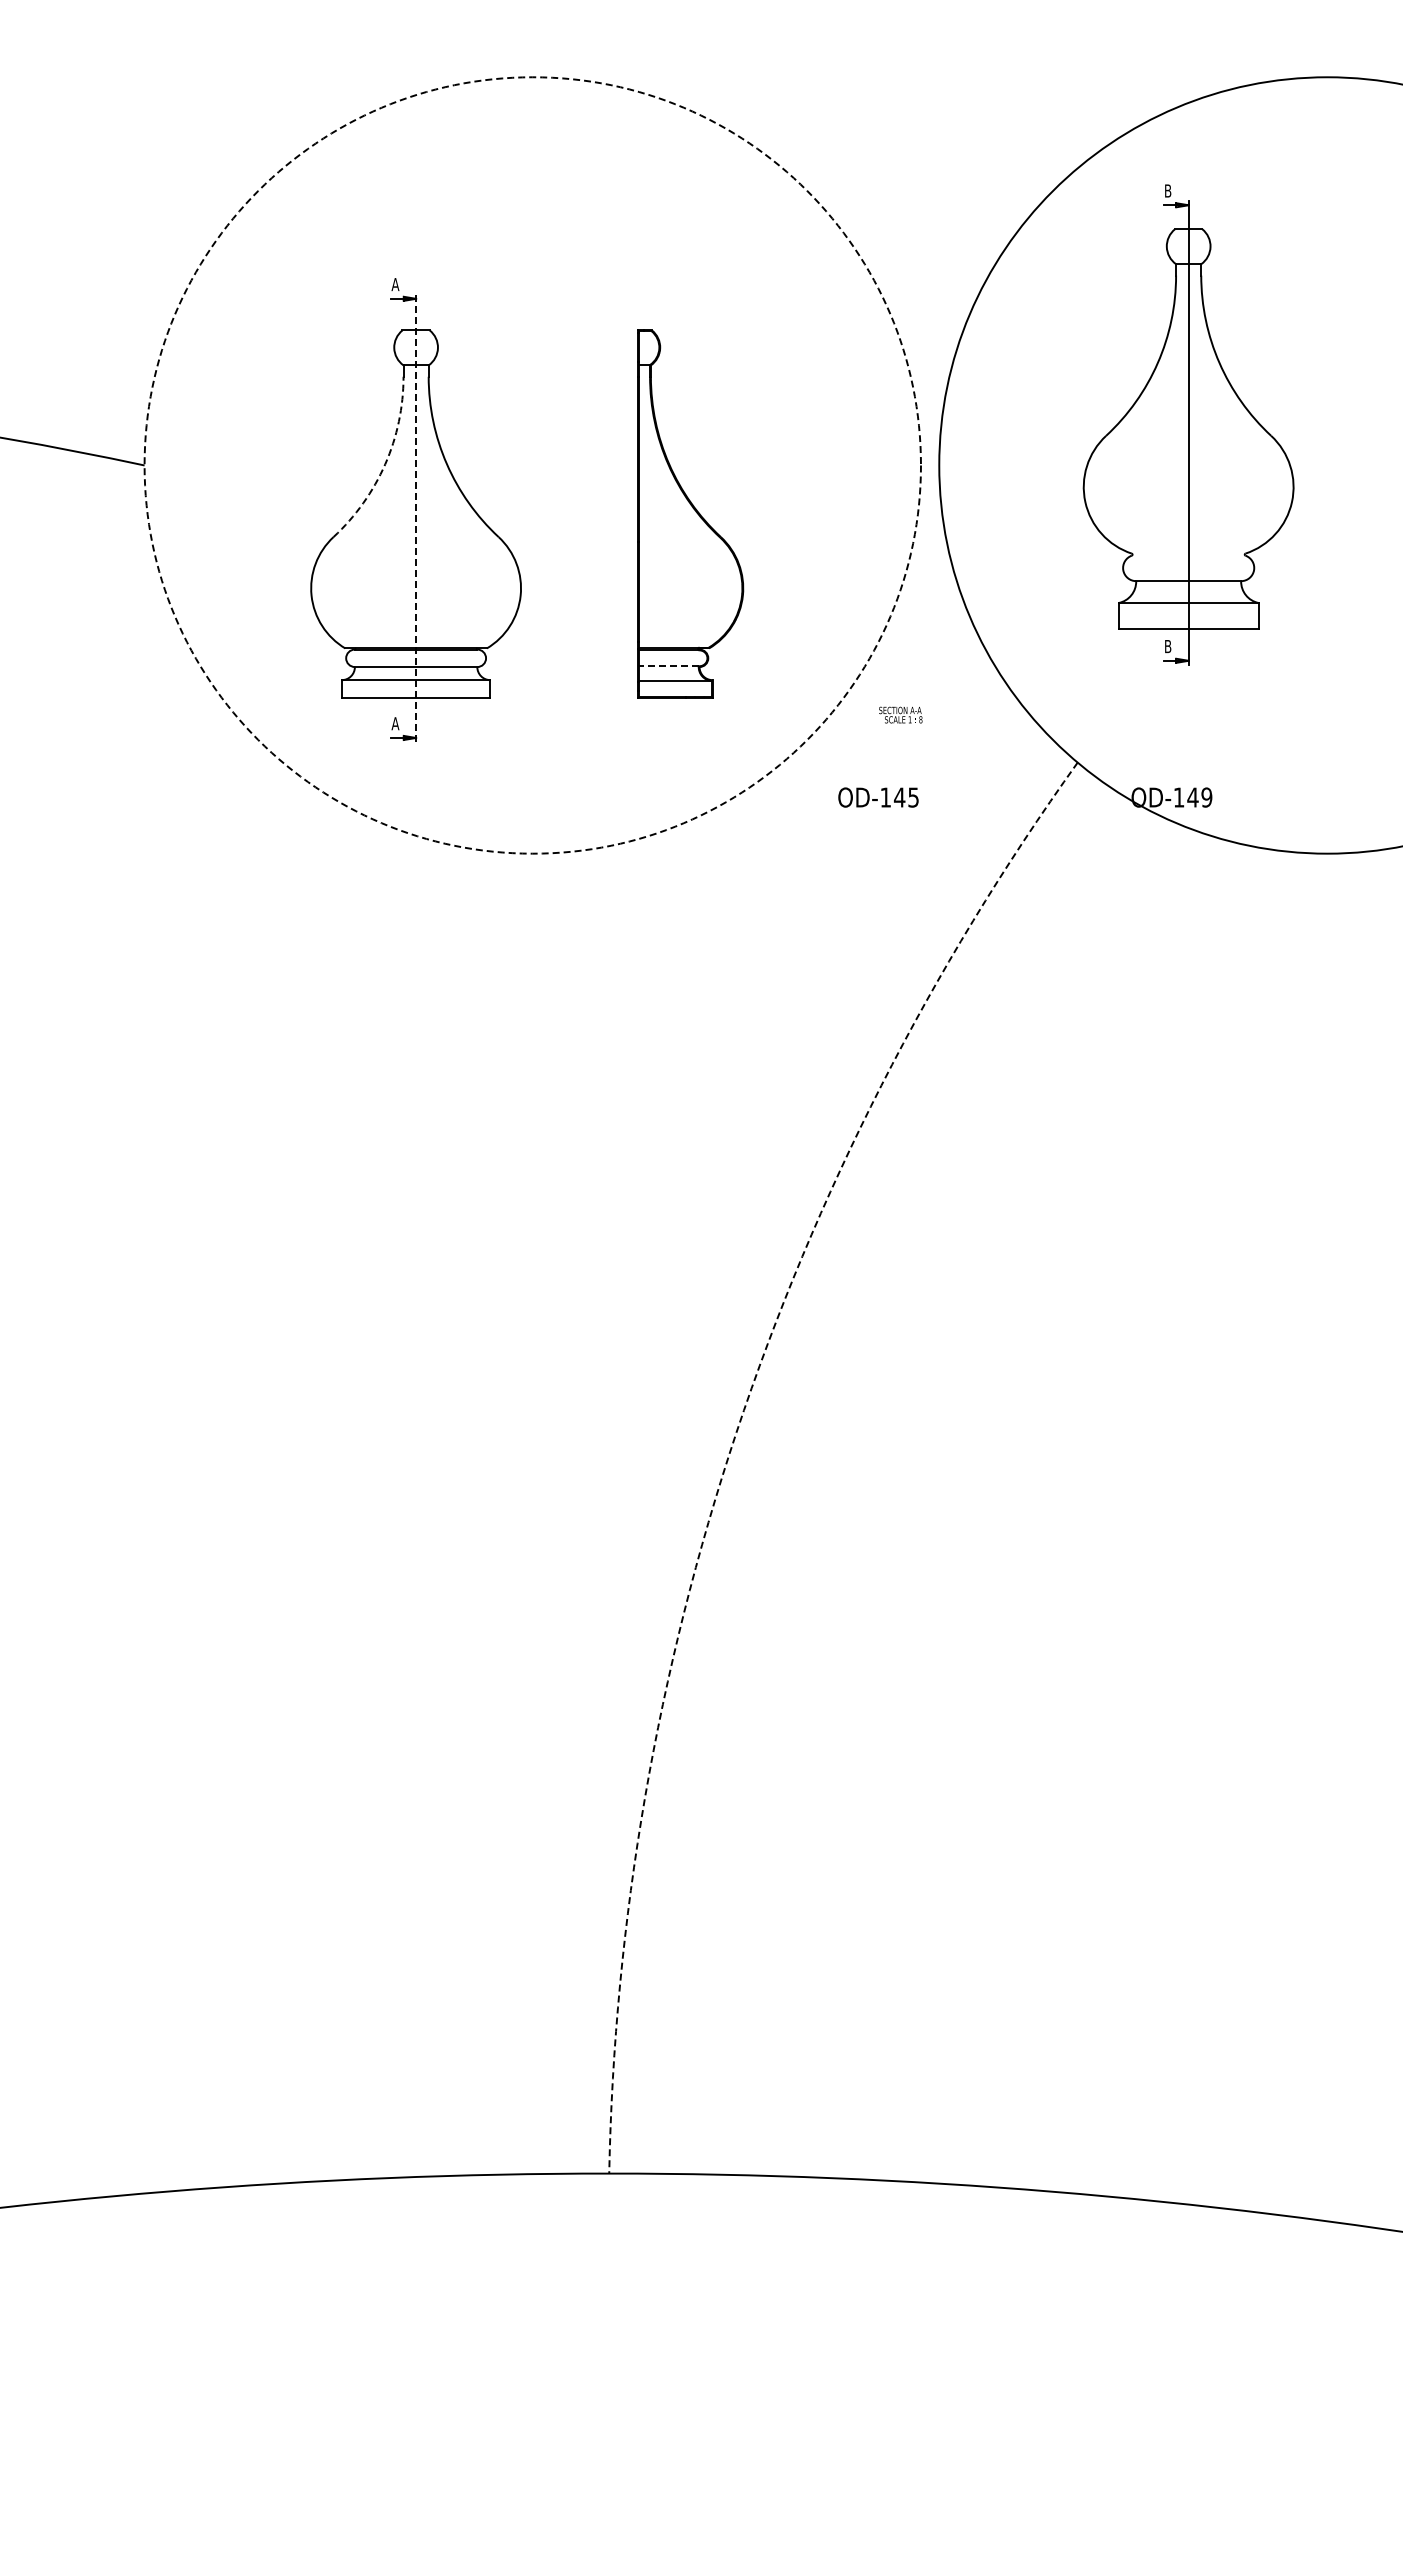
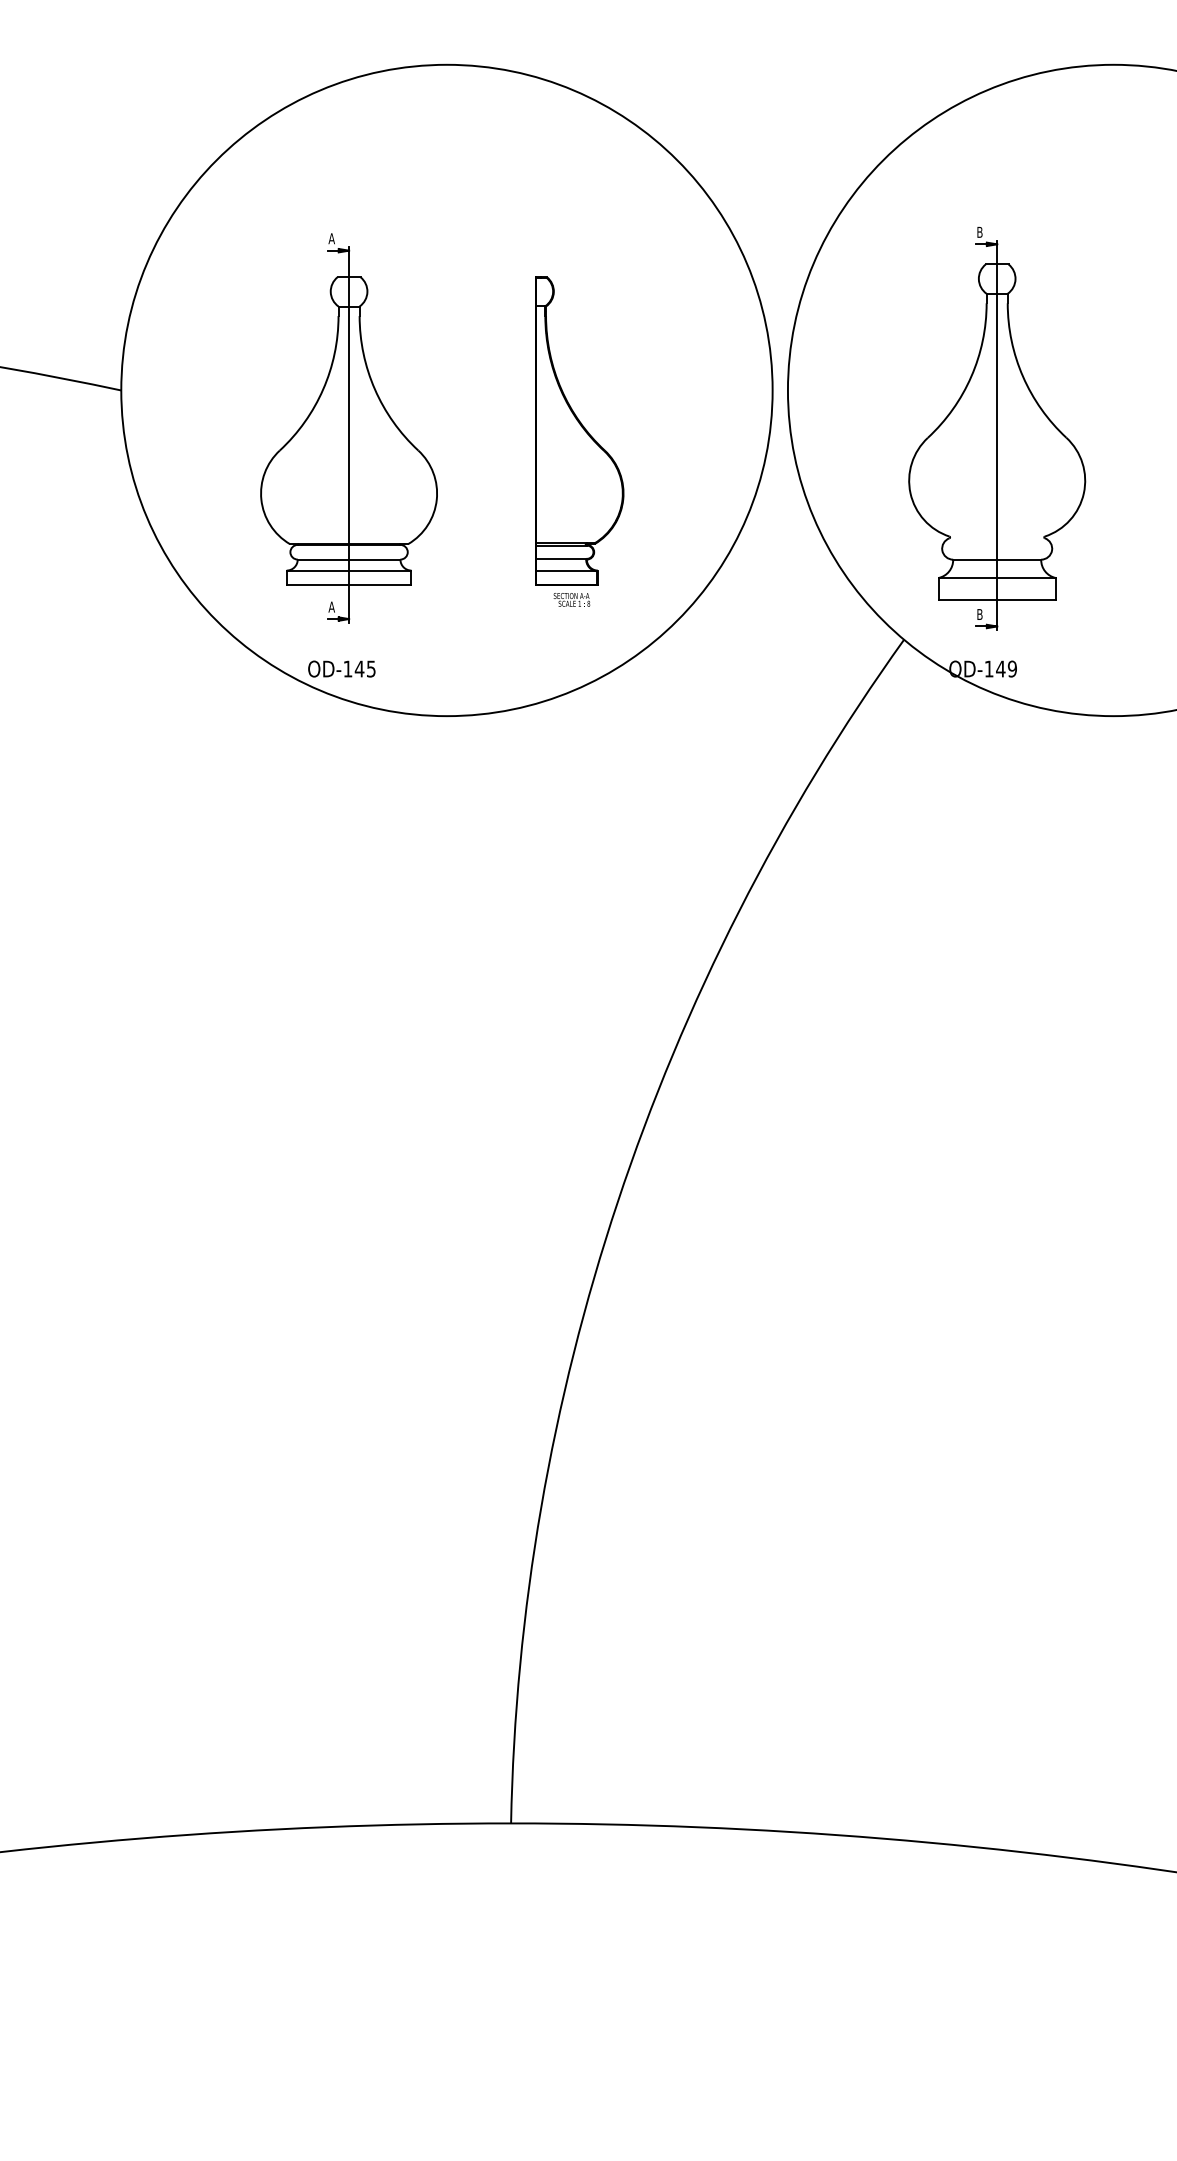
part: (1188, 424) -> (997, 428), moved
arc: (385, 464) -> (323, 389), dashed -> solid
circle: (532, 465) -> (446, 390), dashed -> solid
line: (416, 518) -> (349, 434), dashed -> solid
line: (668, 666) -> (560, 559), dashed -> solid
text: (900, 714) -> (571, 599), moved
text: (878, 797) -> (341, 669), moved
arc: (736, 1432) -> (617, 1201), dashed -> solid

